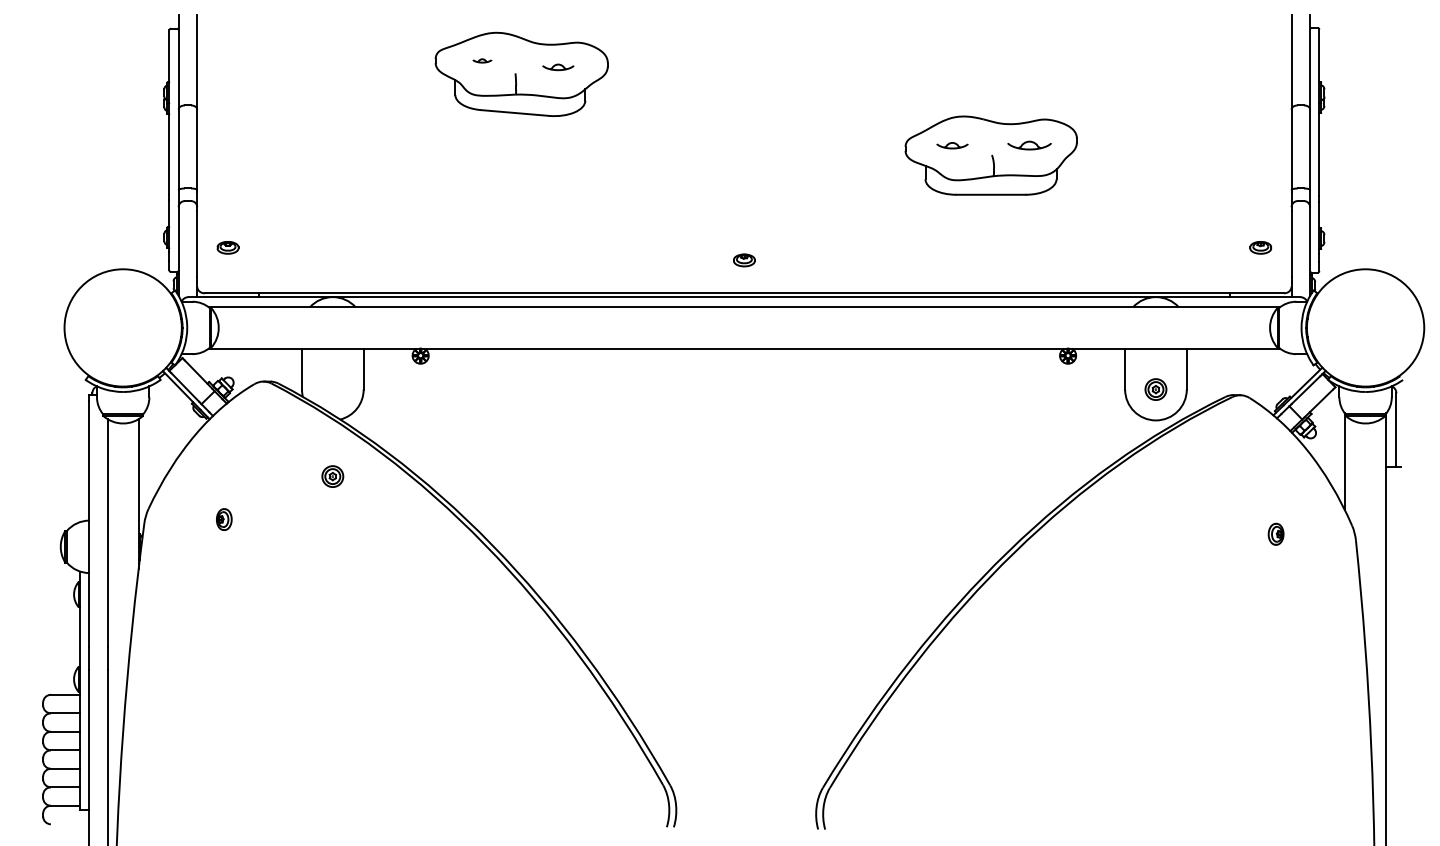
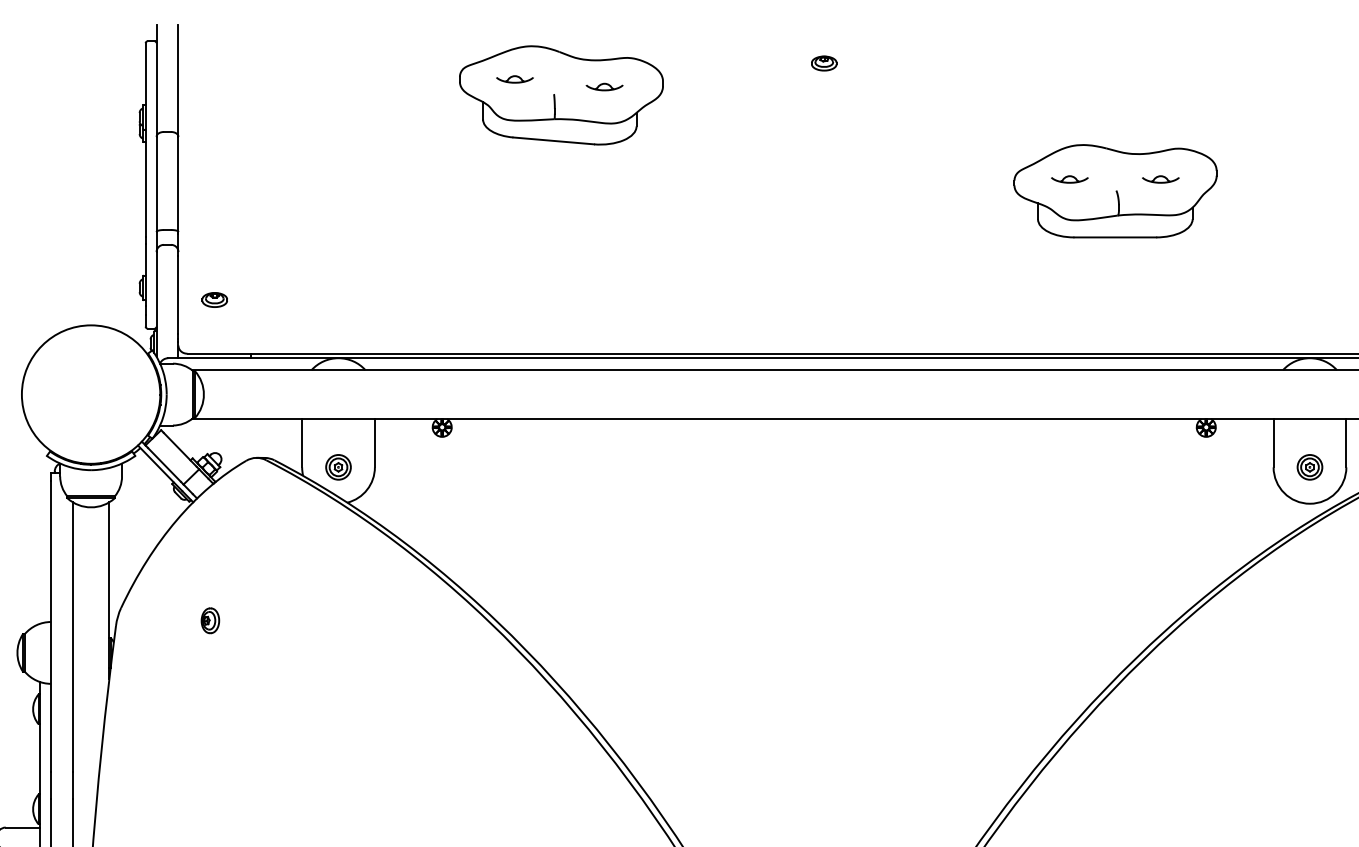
part: (482, 60) -> (515, 78), size x1.67
part: (1029, 145) -> (1160, 179), size x0.71
part: (744, 260) -> (824, 63), moved
part: (332, 476) -> (338, 467), moved

